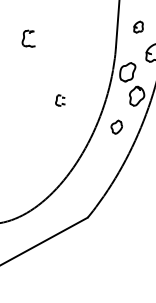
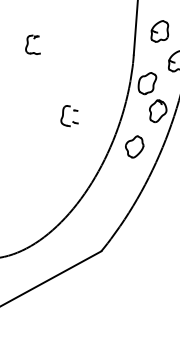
part: (138, 27) -> (159, 31), size x1.67
part: (60, 100) -> (69, 116), size x1.67
part: (116, 126) -> (134, 146), size x1.43

